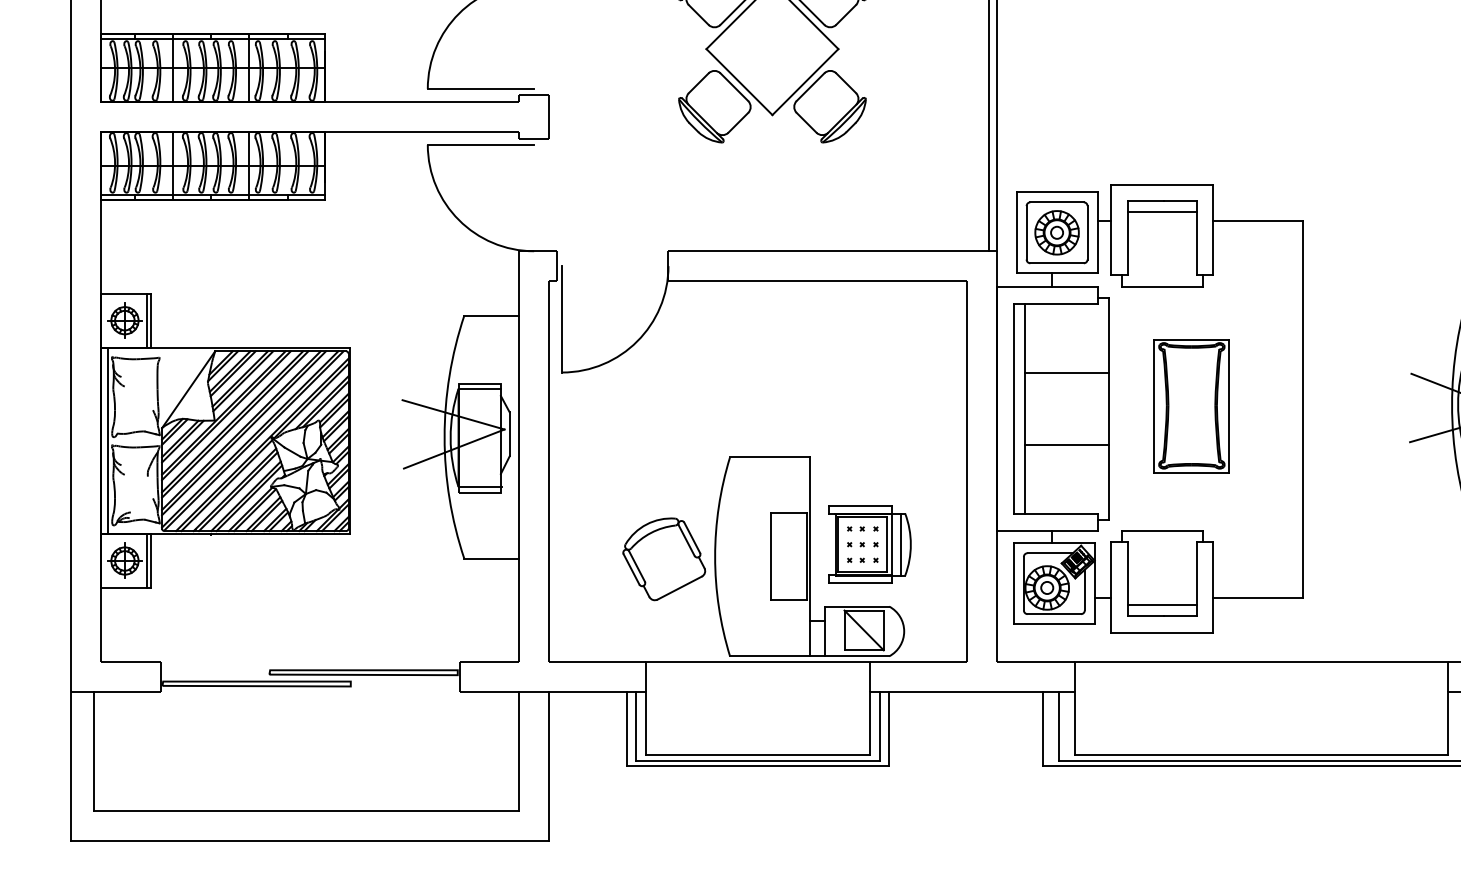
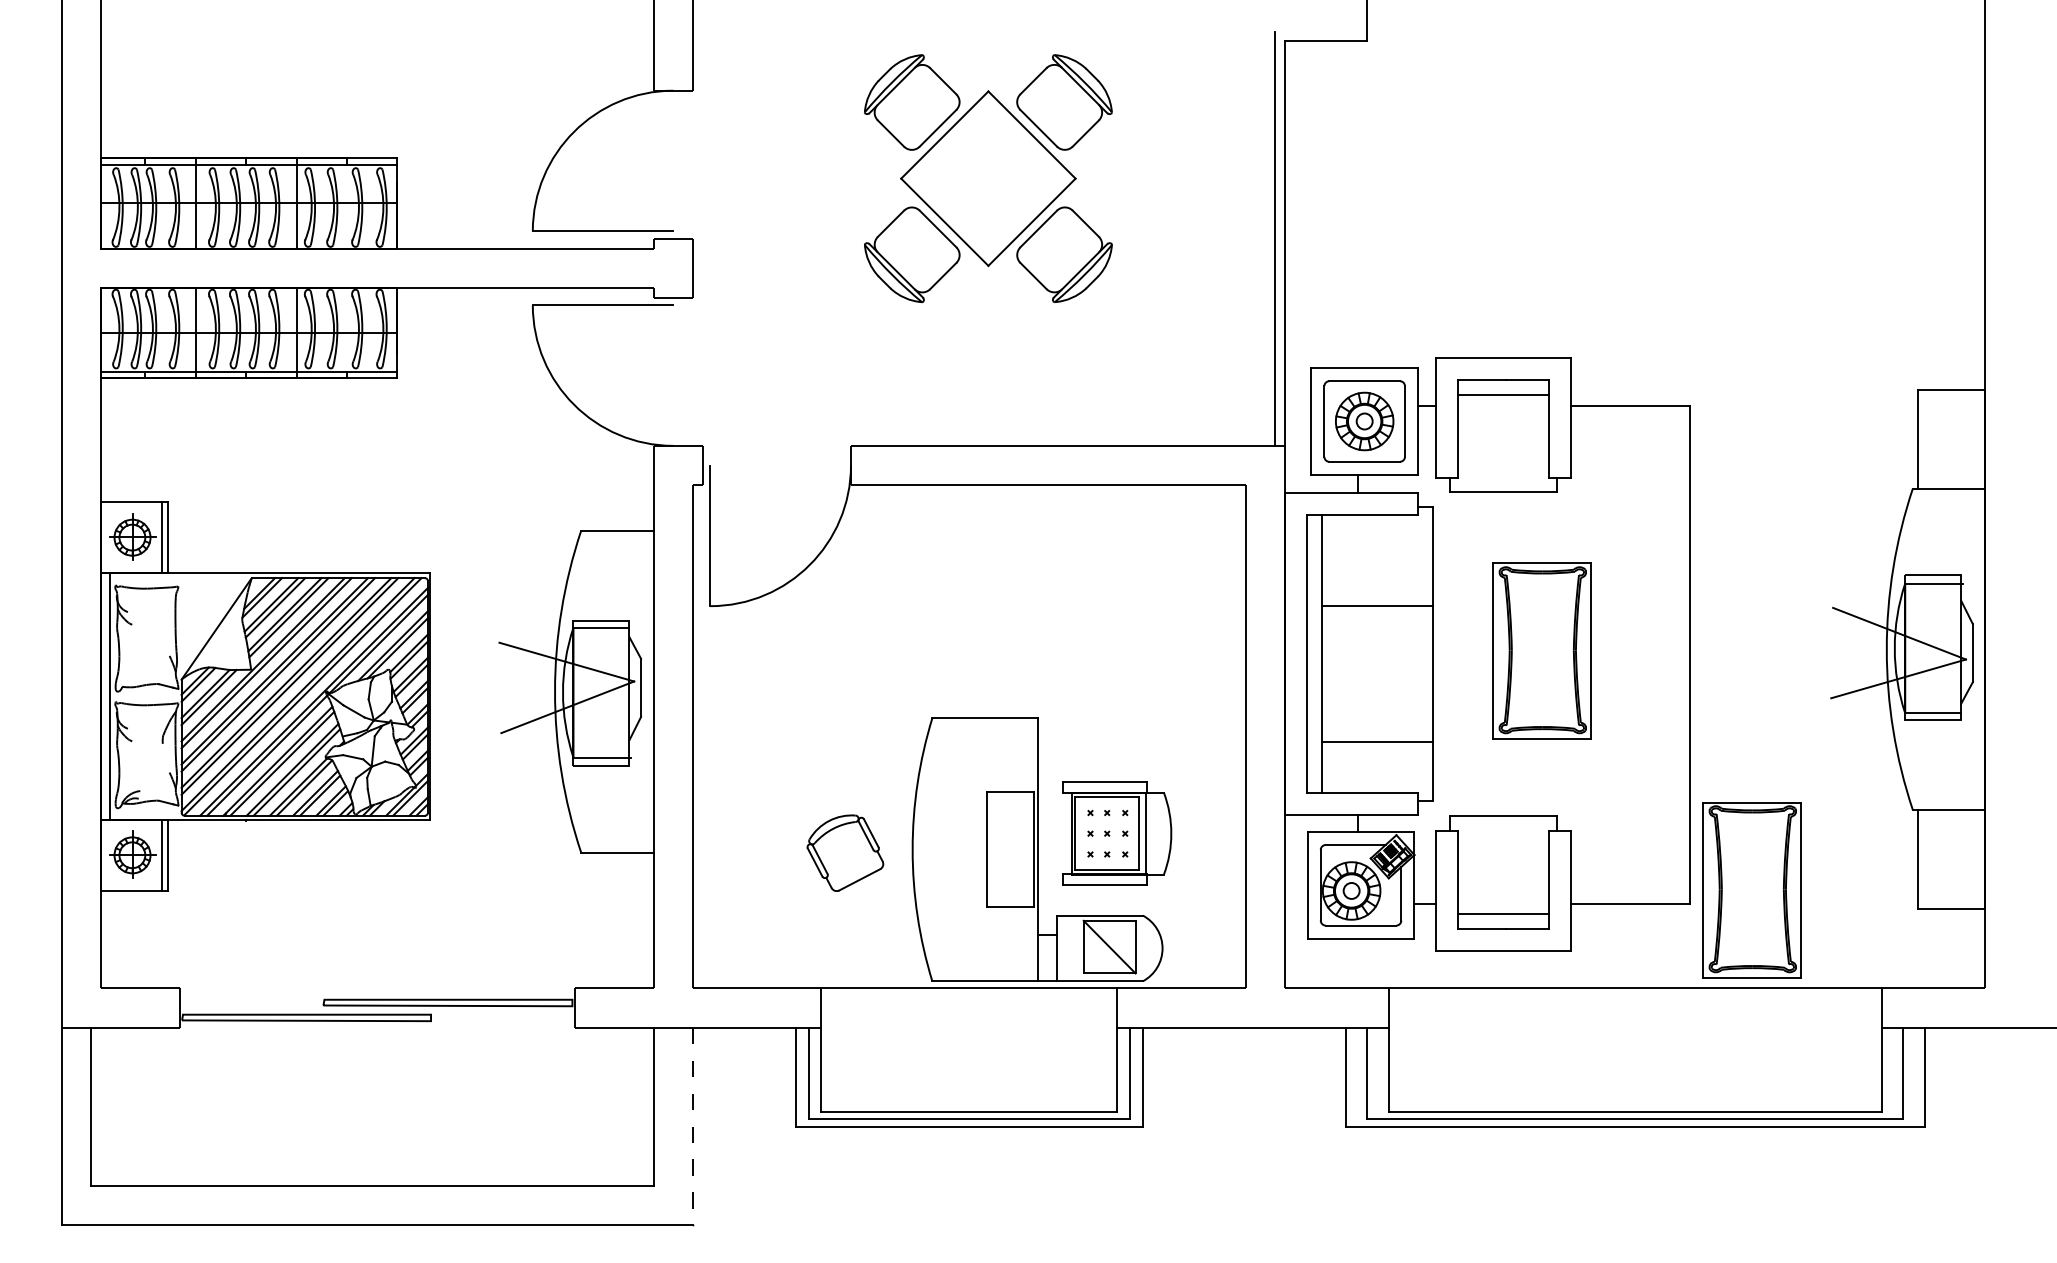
line: (1066, 445) -> (1377, 742), moved
line: (900, 544) -> (1157, 833), removed
part: (664, 559) -> (845, 853), size x0.7
part: (1349, 586) -> (1751, 889), added
line: (549, 766) -> (693, 1126), solid -> dashed

